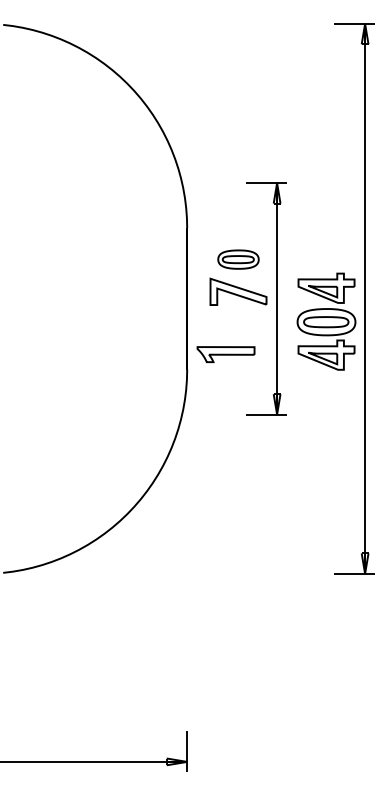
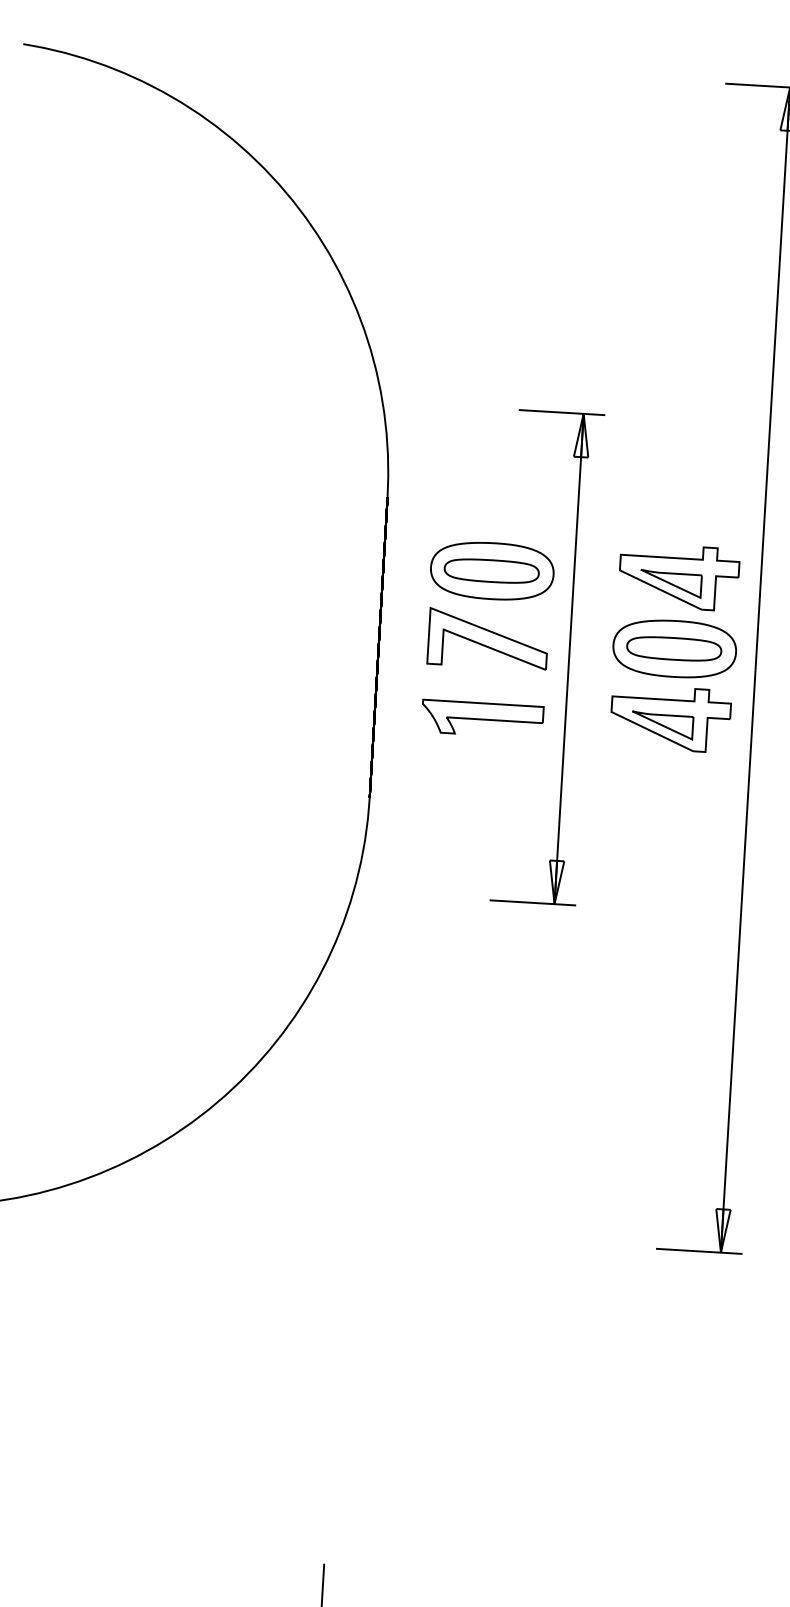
part: (238, 259) -> (492, 570), size x1.43
part: (326, 321) -> (674, 647), moved
part: (225, 354) -> (481, 718), moved

